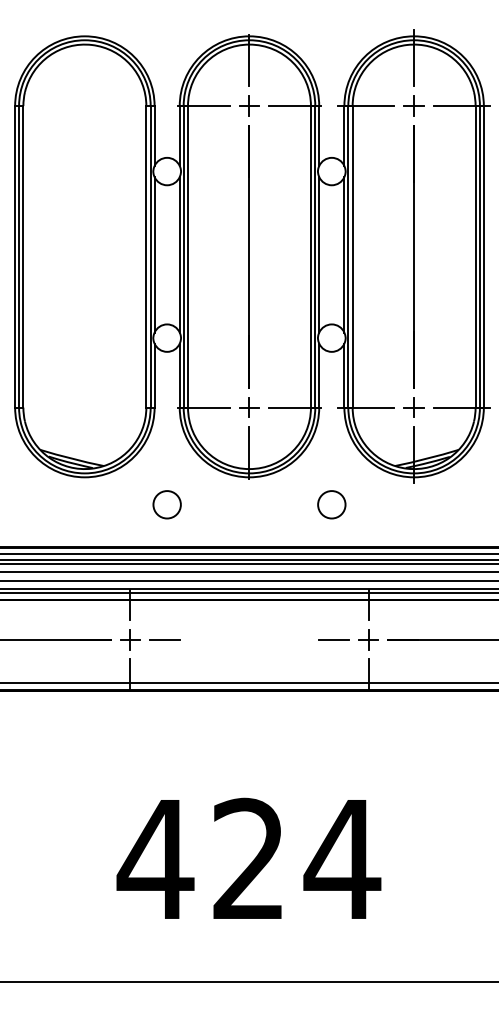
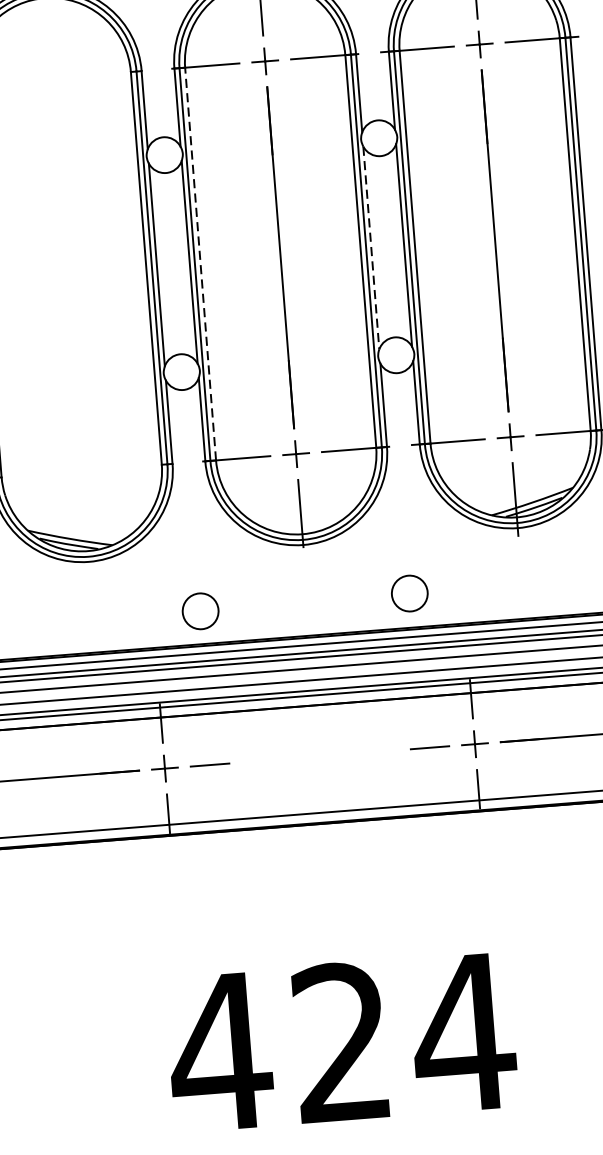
line: (319, 254) -> (371, 247), solid -> dashed
line: (188, 256) -> (201, 263), solid -> dashed
circle: (166, 504) -> (199, 611), moved
circle: (331, 504) -> (409, 593), moved

